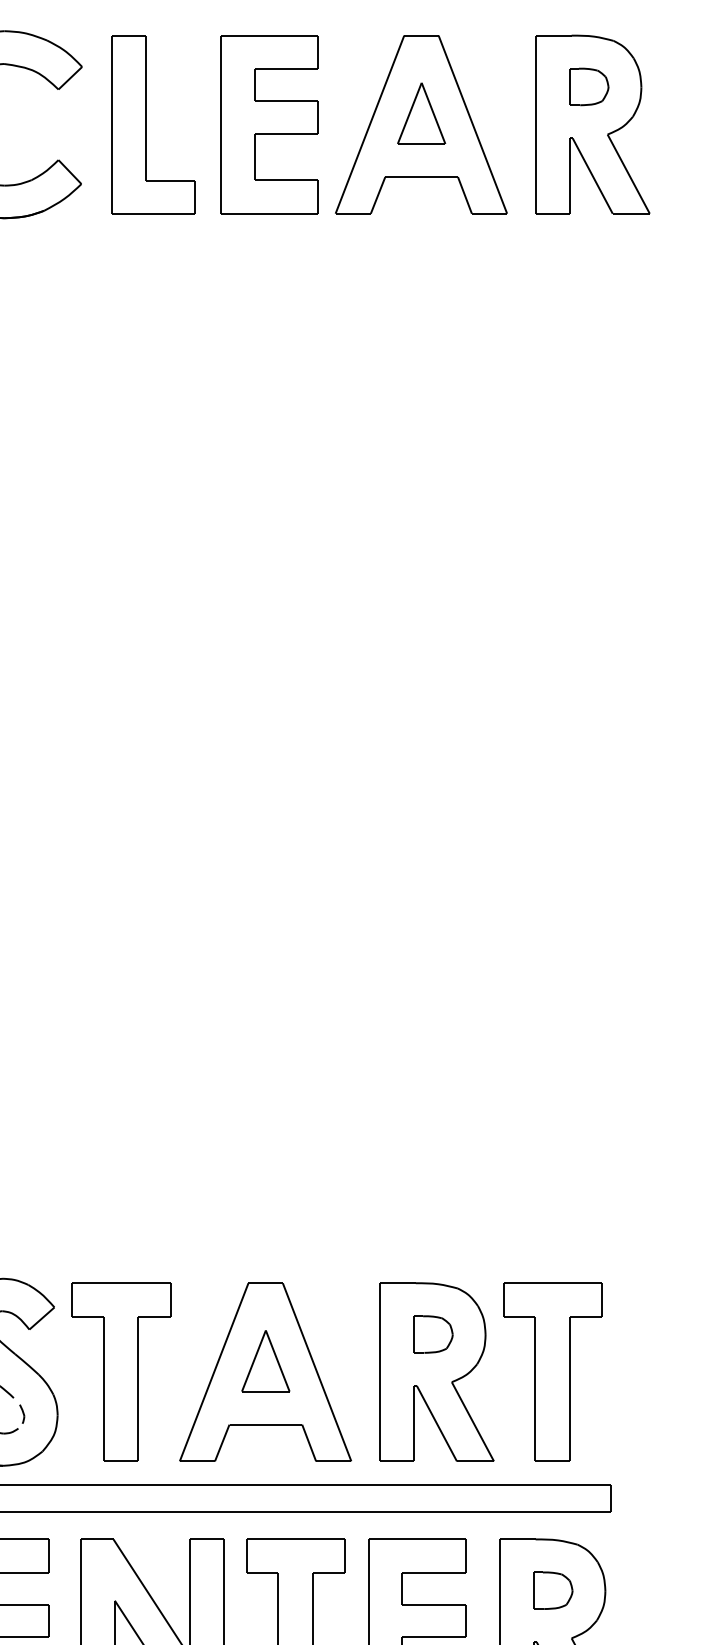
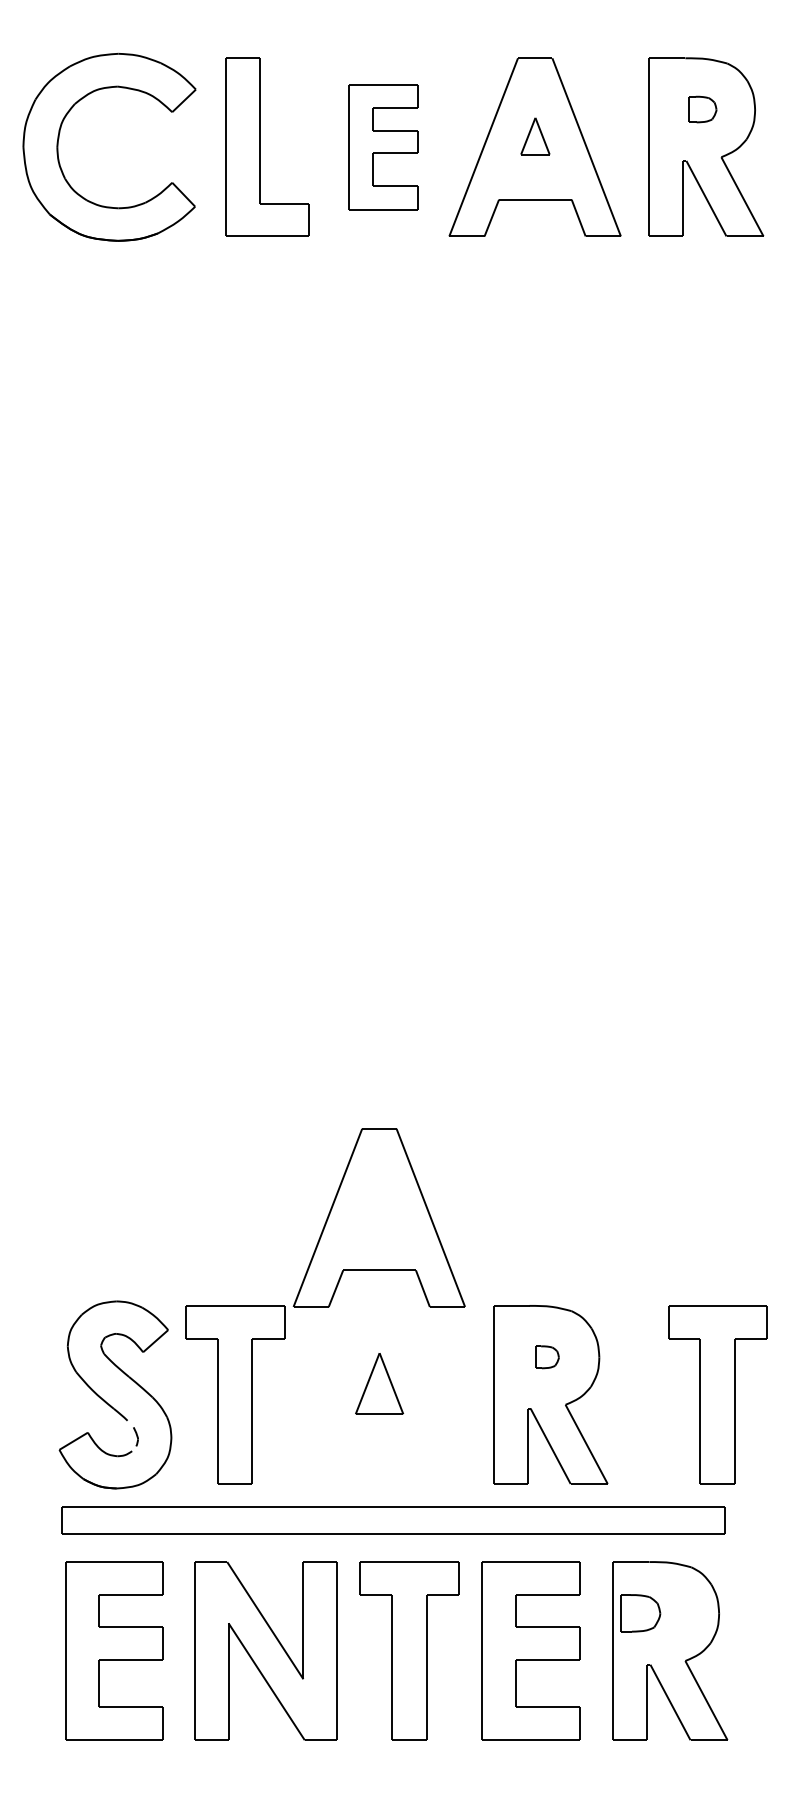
part: (588, 86) -> (702, 109), size x0.7
part: (421, 113) -> (535, 136), size x0.6
part: (269, 123) -> (383, 146), size x0.7
part: (433, 1334) -> (547, 1357), size x0.6
part: (264, 1371) -> (378, 1217), moved
part: (552, 1371) -> (717, 1394), moved
part: (552, 1590) -> (640, 1613), moved

